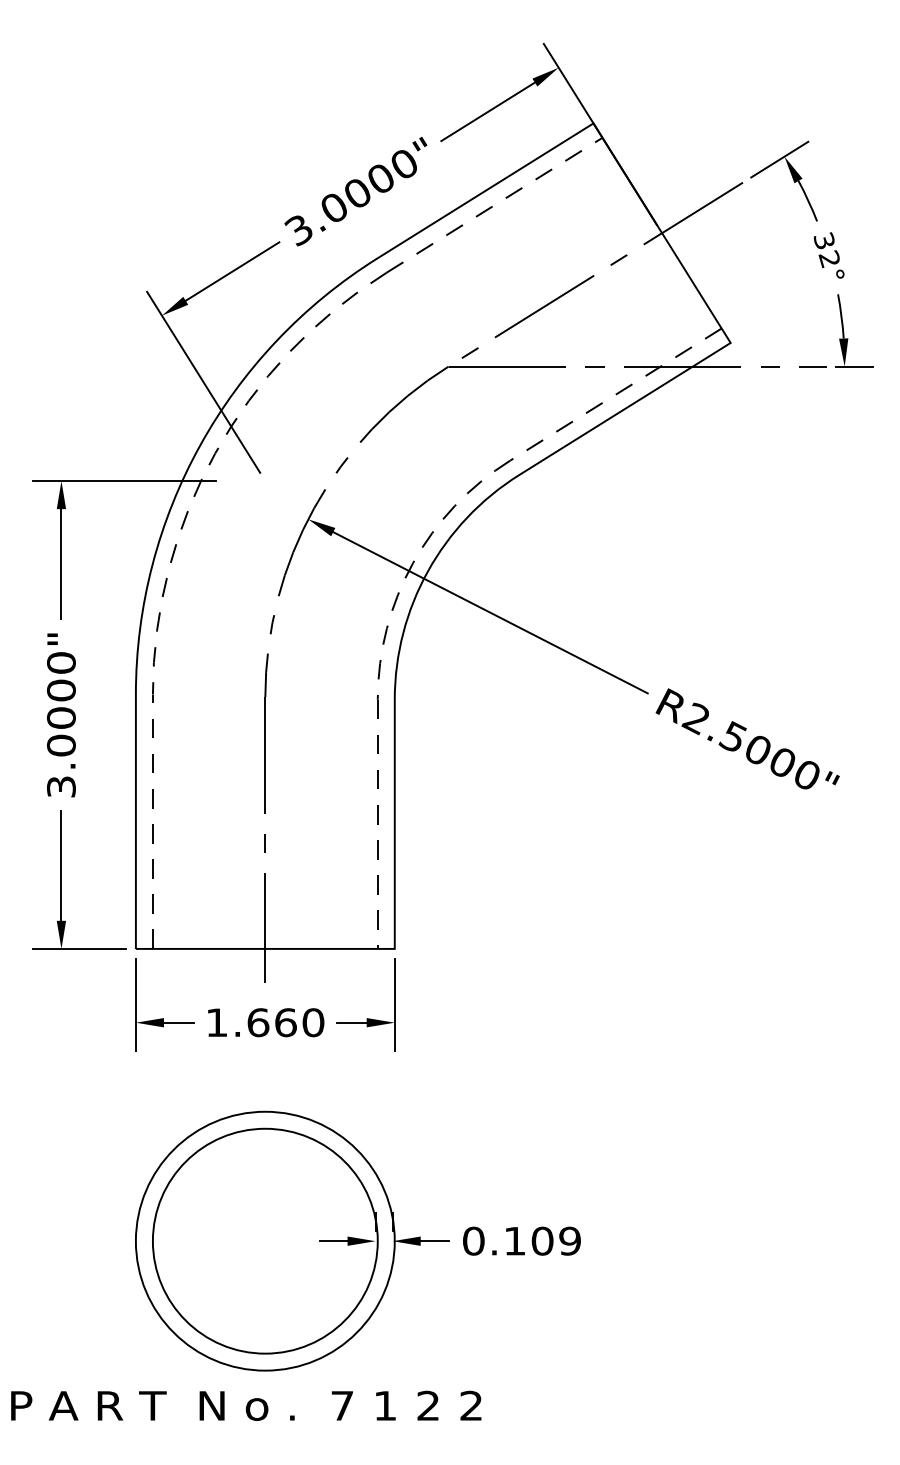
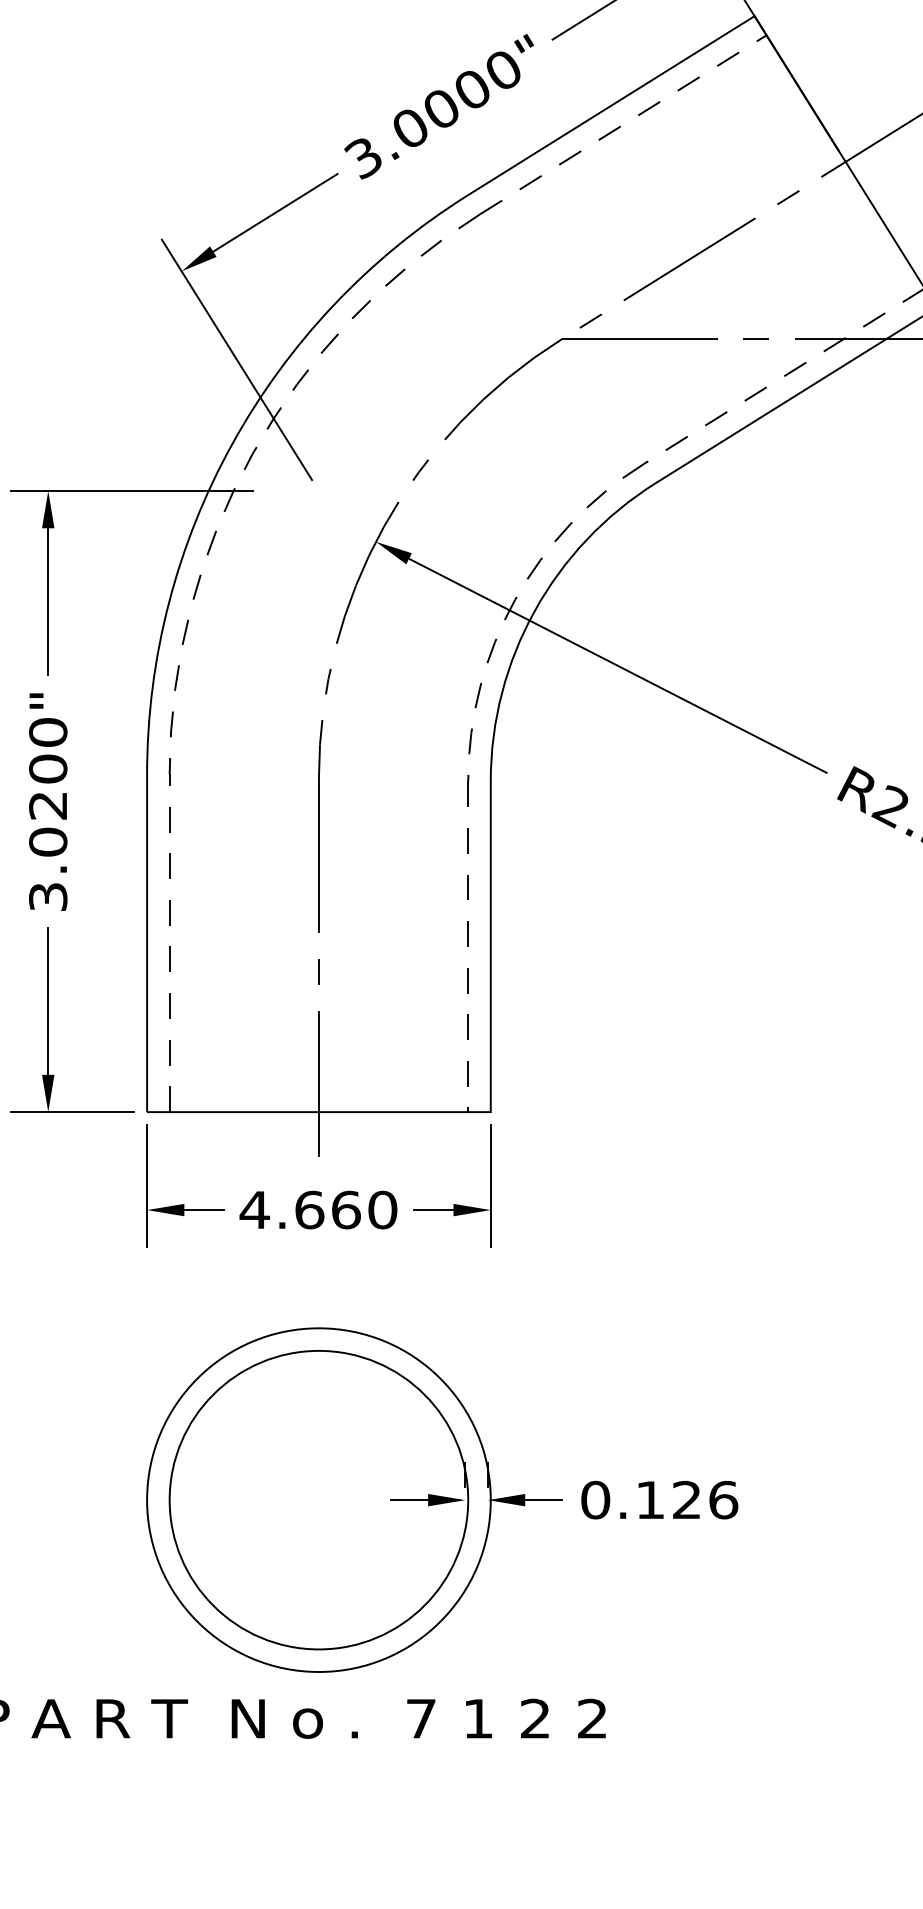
text: (61, 717) -> (48, 804), 3.0000" -> 3.0200"
text: (216, 1022) -> (254, 1209), 1.660 -> 4.660
text: (556, 1240) -> (705, 1499), 0.109 -> 0.126

